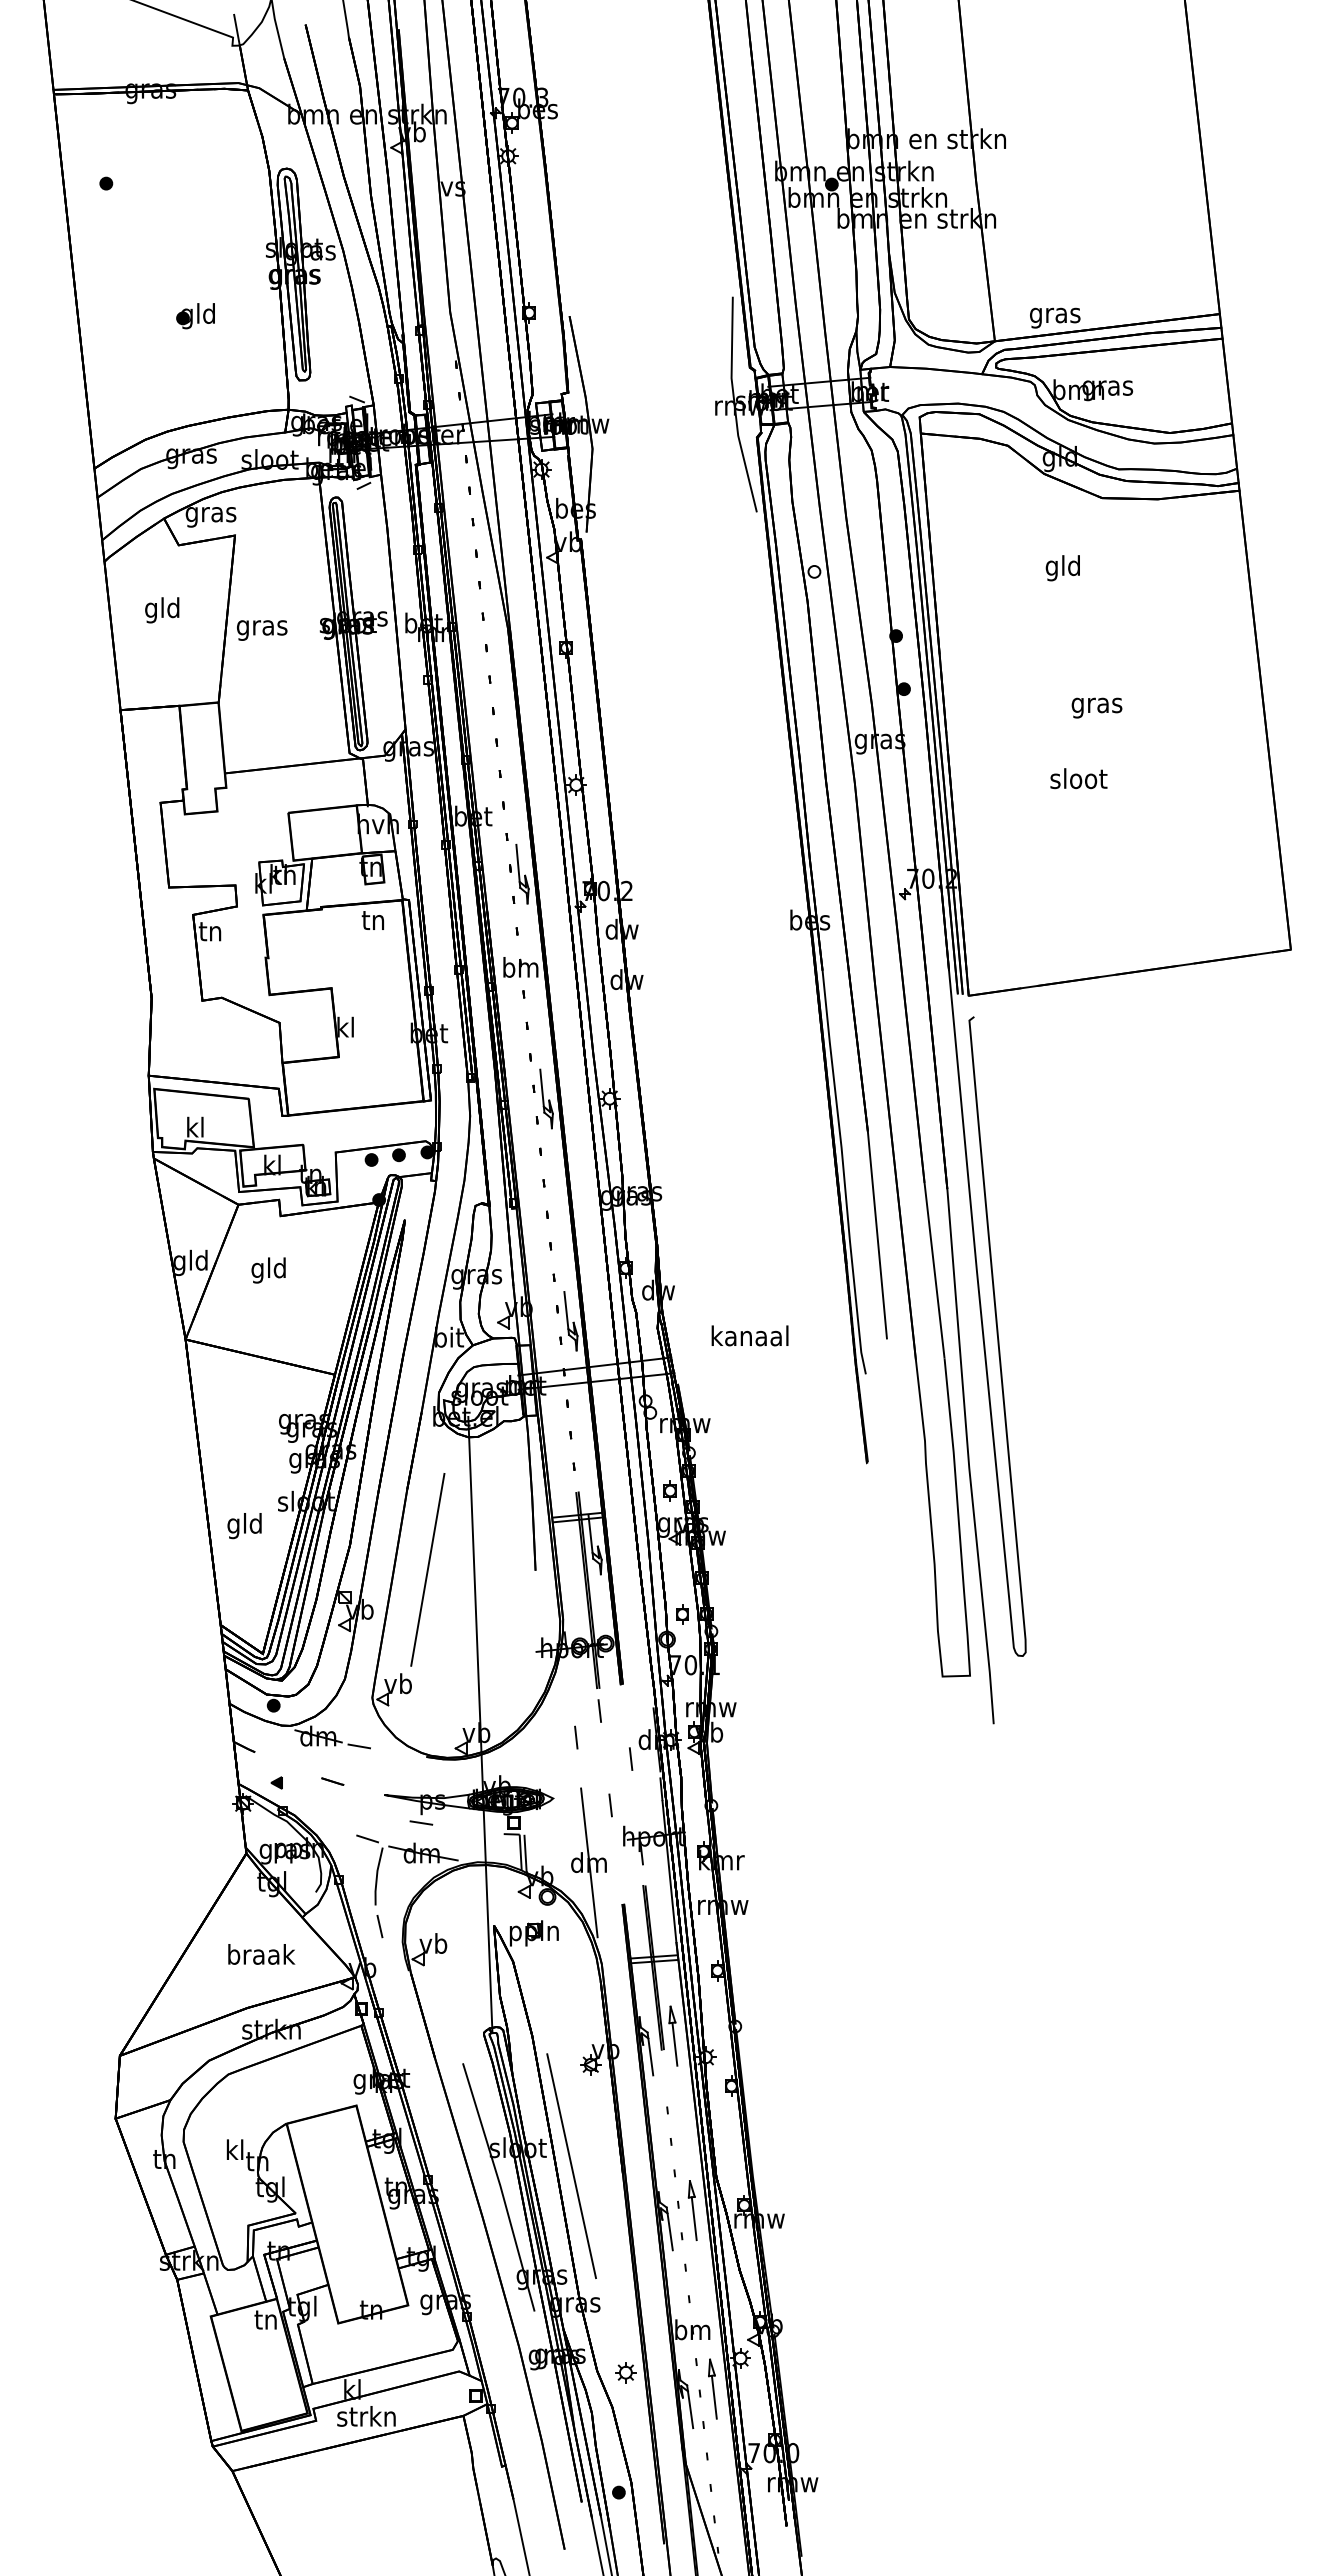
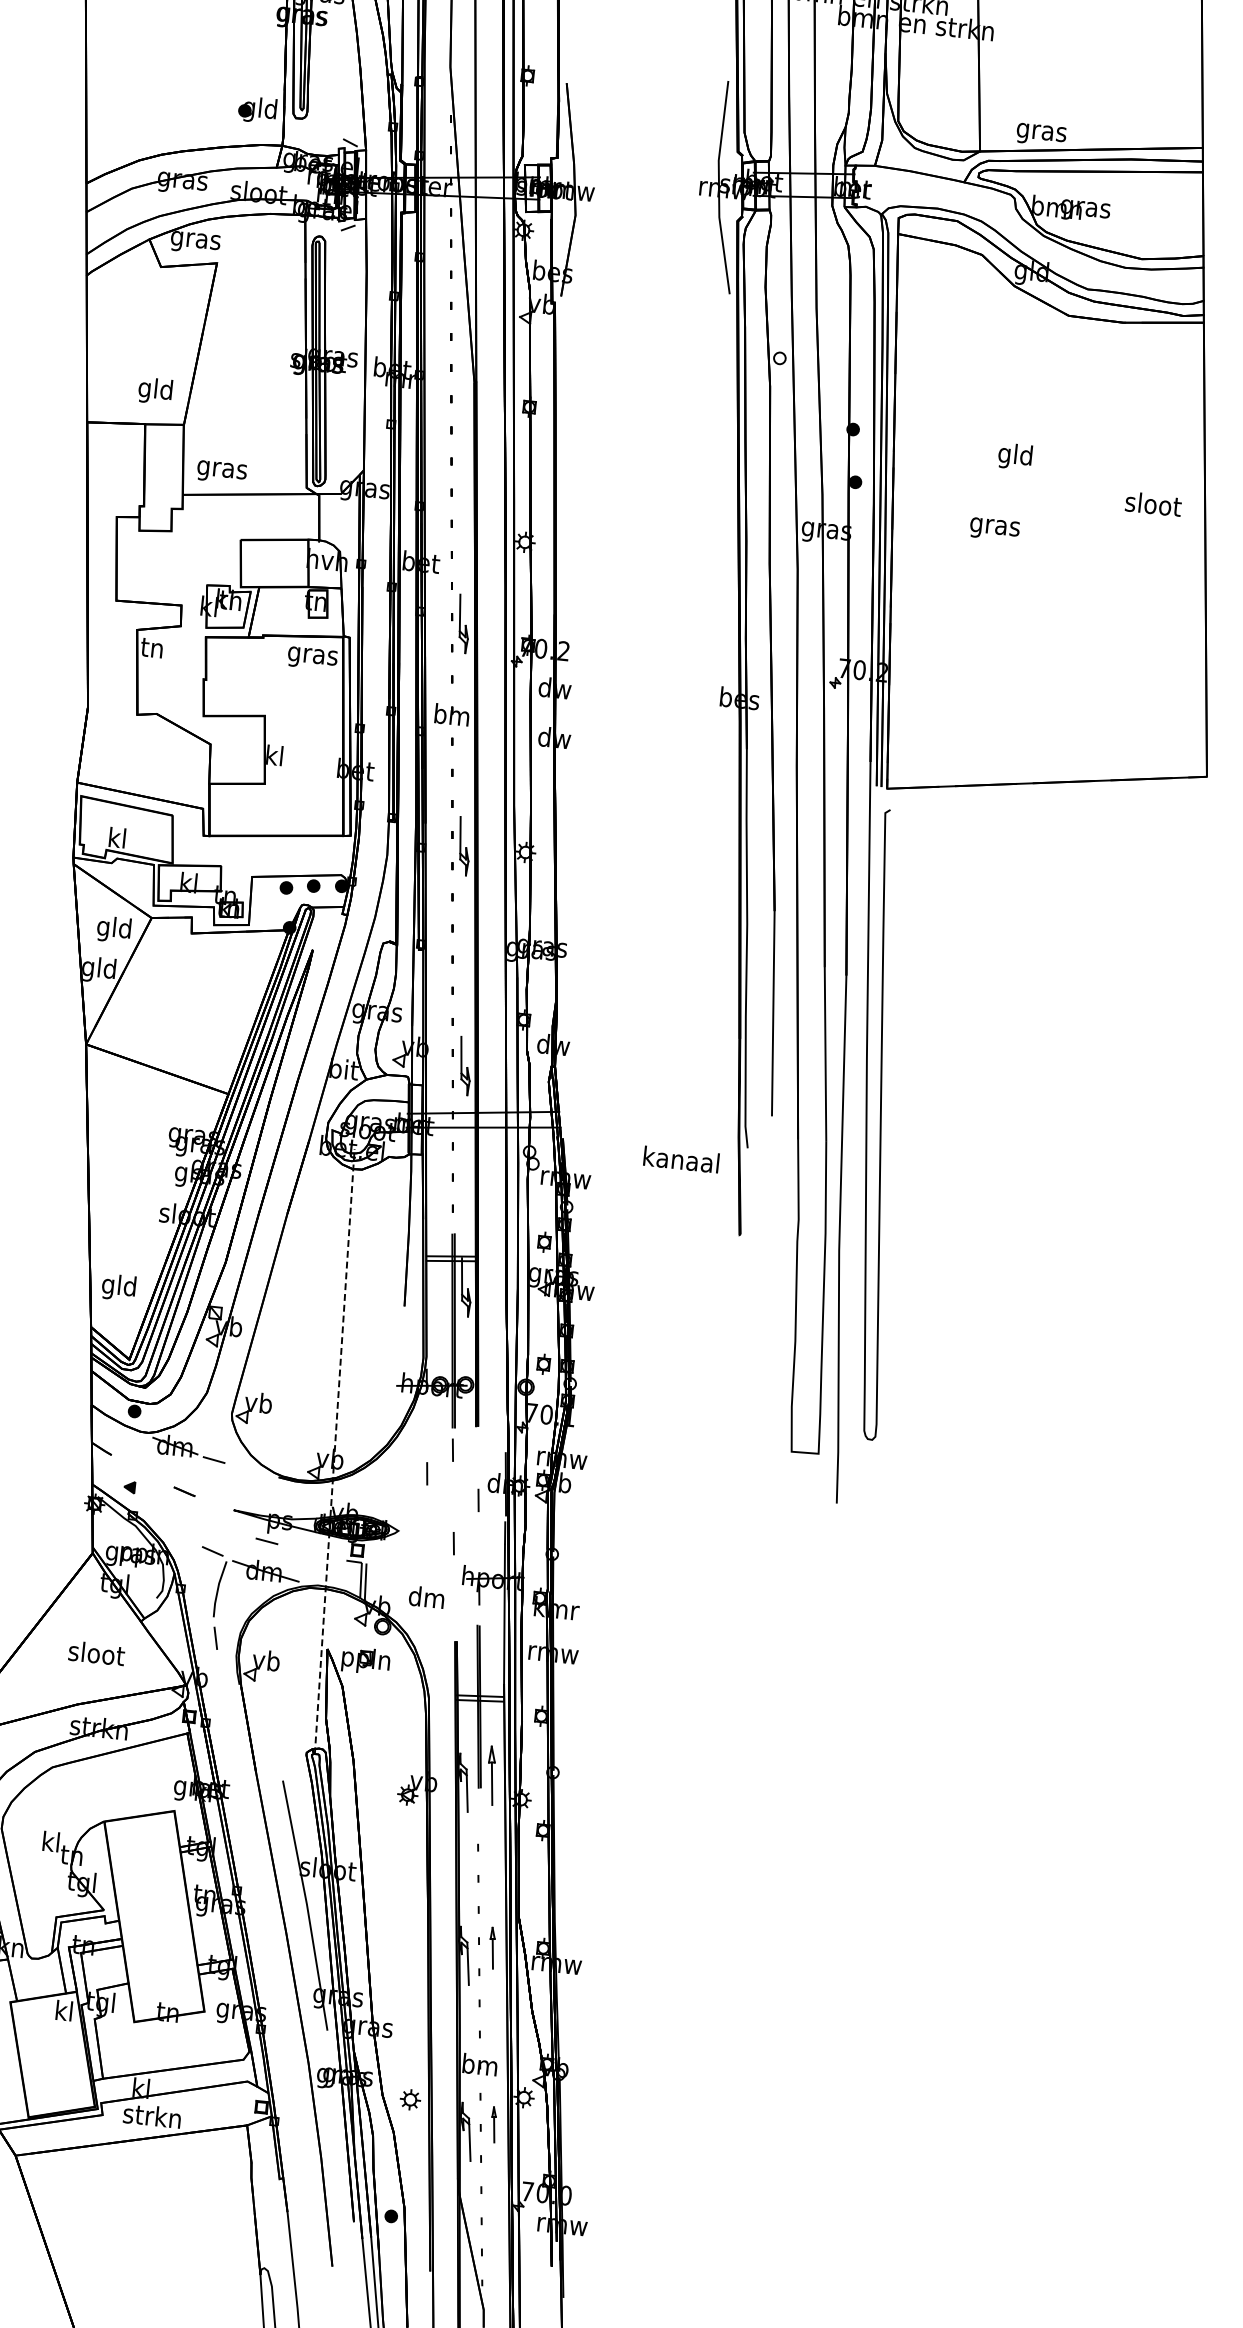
part: (195, 316) -> (257, 110), moved
text: (1062, 568) -> (1014, 456), moved
text: (162, 610) -> (155, 391), moved
text: (262, 630) -> (222, 472), moved
text: (1096, 707) -> (994, 528), moved
text: (1078, 778) -> (1153, 504), moved
text: (373, 923) -> (312, 656), tn -> gras
text: (268, 1270) -> (113, 929), moved
text: (749, 1335) -> (680, 1159), moved
text: (244, 1526) -> (118, 1288), moved
line: (427, 1569) -> (299, 1294), removed
line: (480, 1724) -> (334, 1451), solid -> dashed
line: (589, 1862) -> (427, 1597), removed
text: (261, 1954) -> (97, 1653), braak -> sloot
line: (571, 2166) -> (378, 1892), removed
part: (692, 2210) -> (492, 1948), size x0.7
text: (265, 2319) -> (63, 2010), tn -> kl
part: (712, 2388) -> (493, 2124), size x0.6

